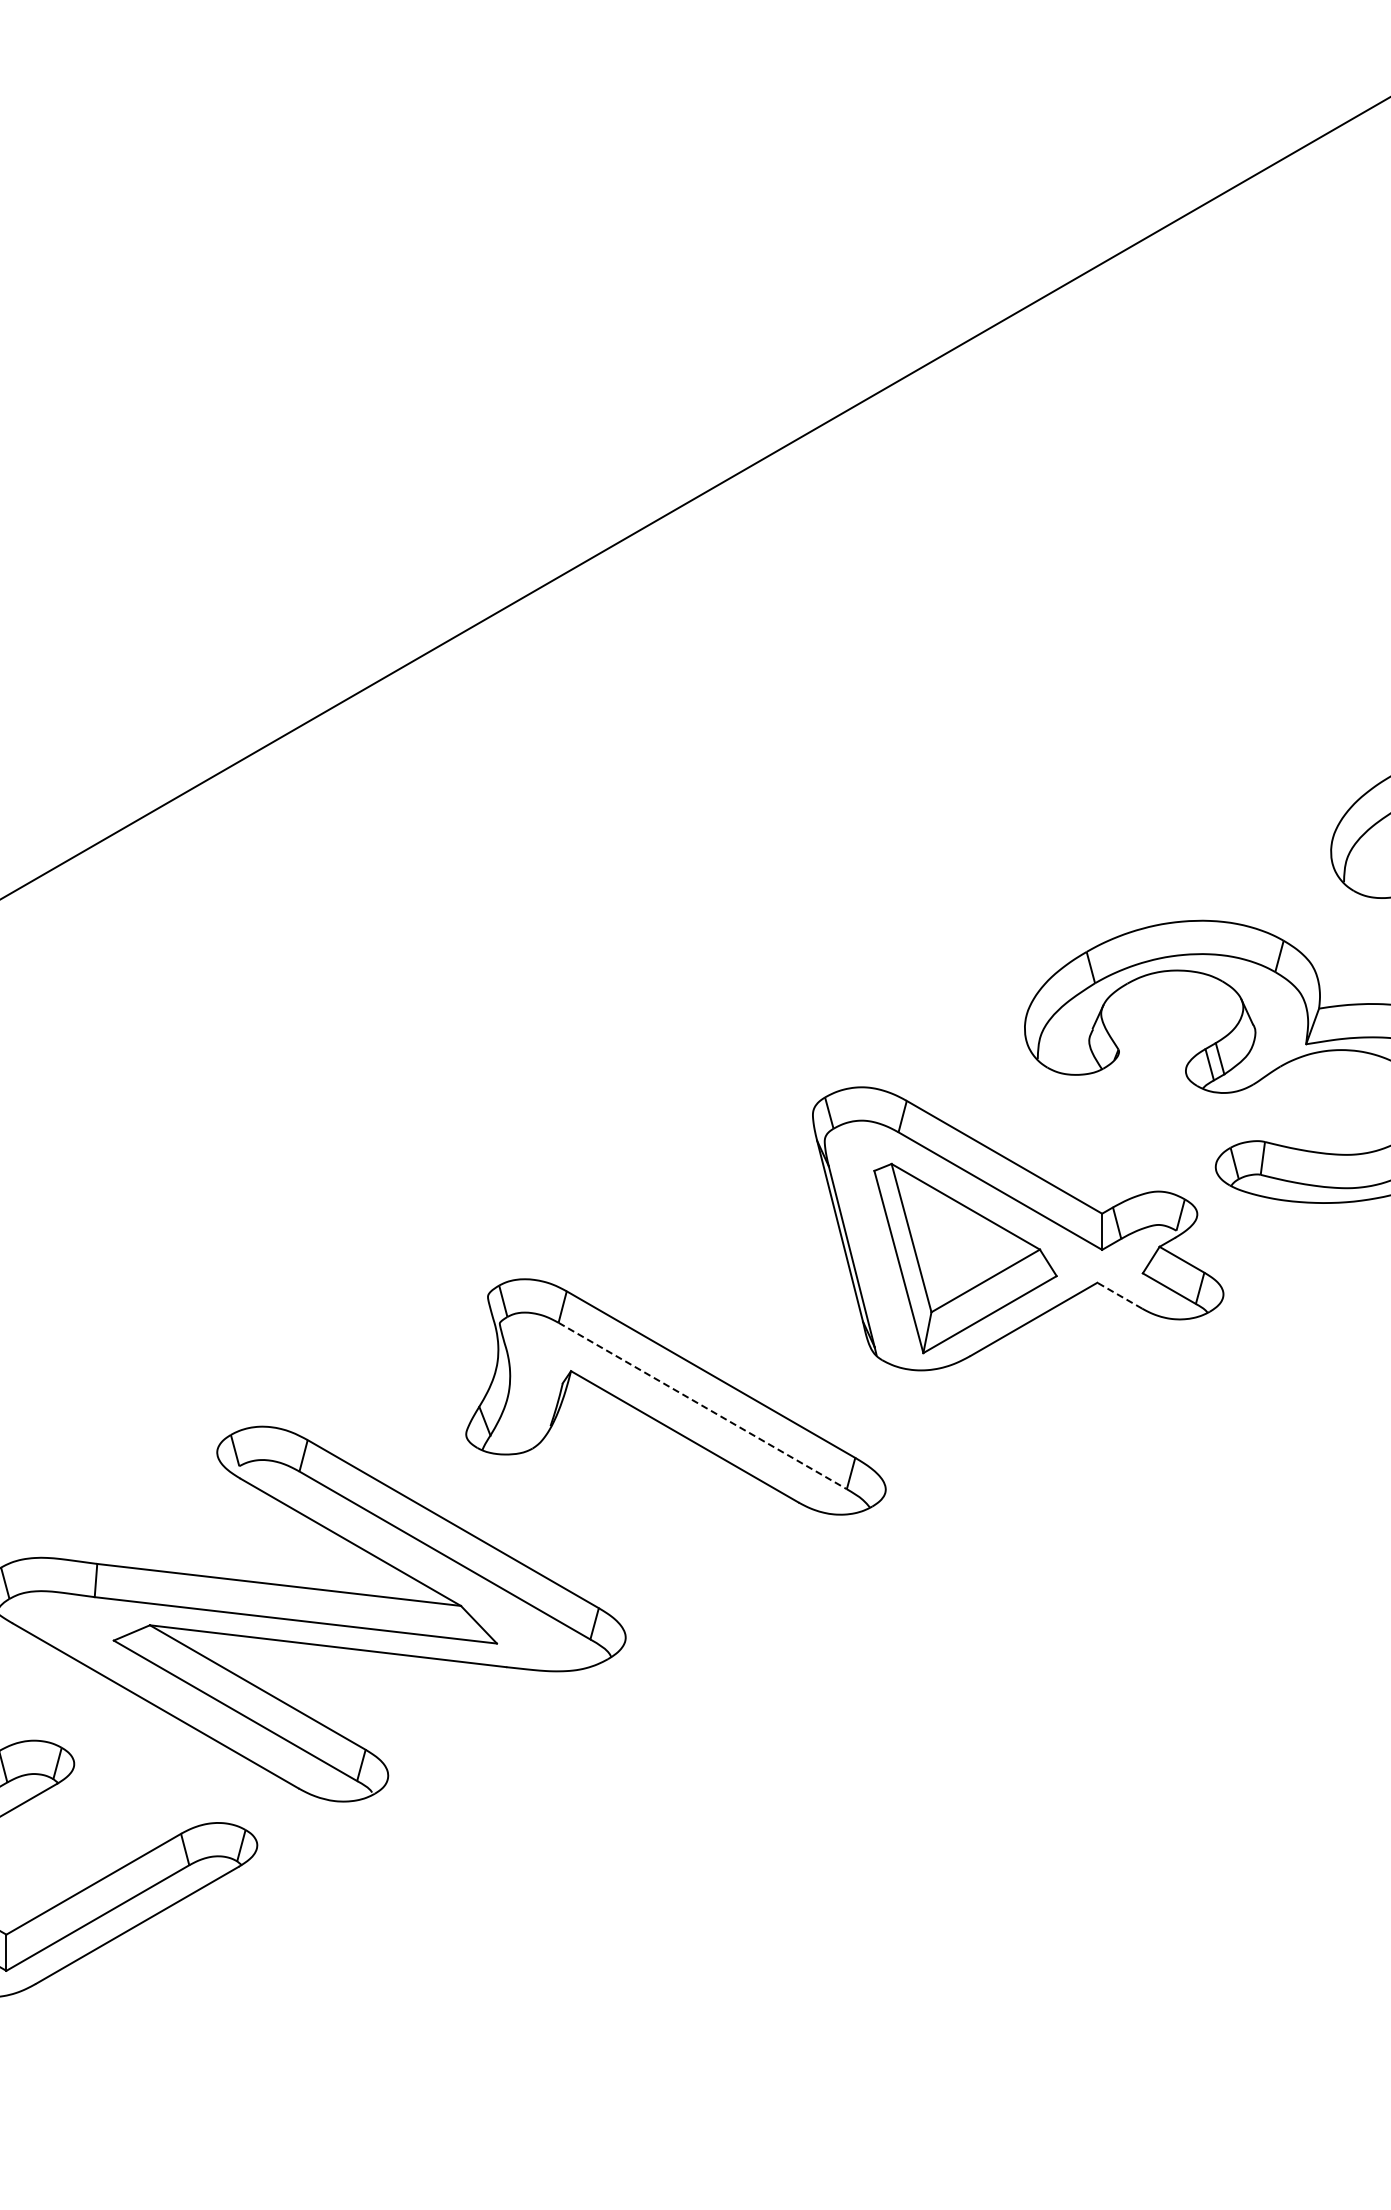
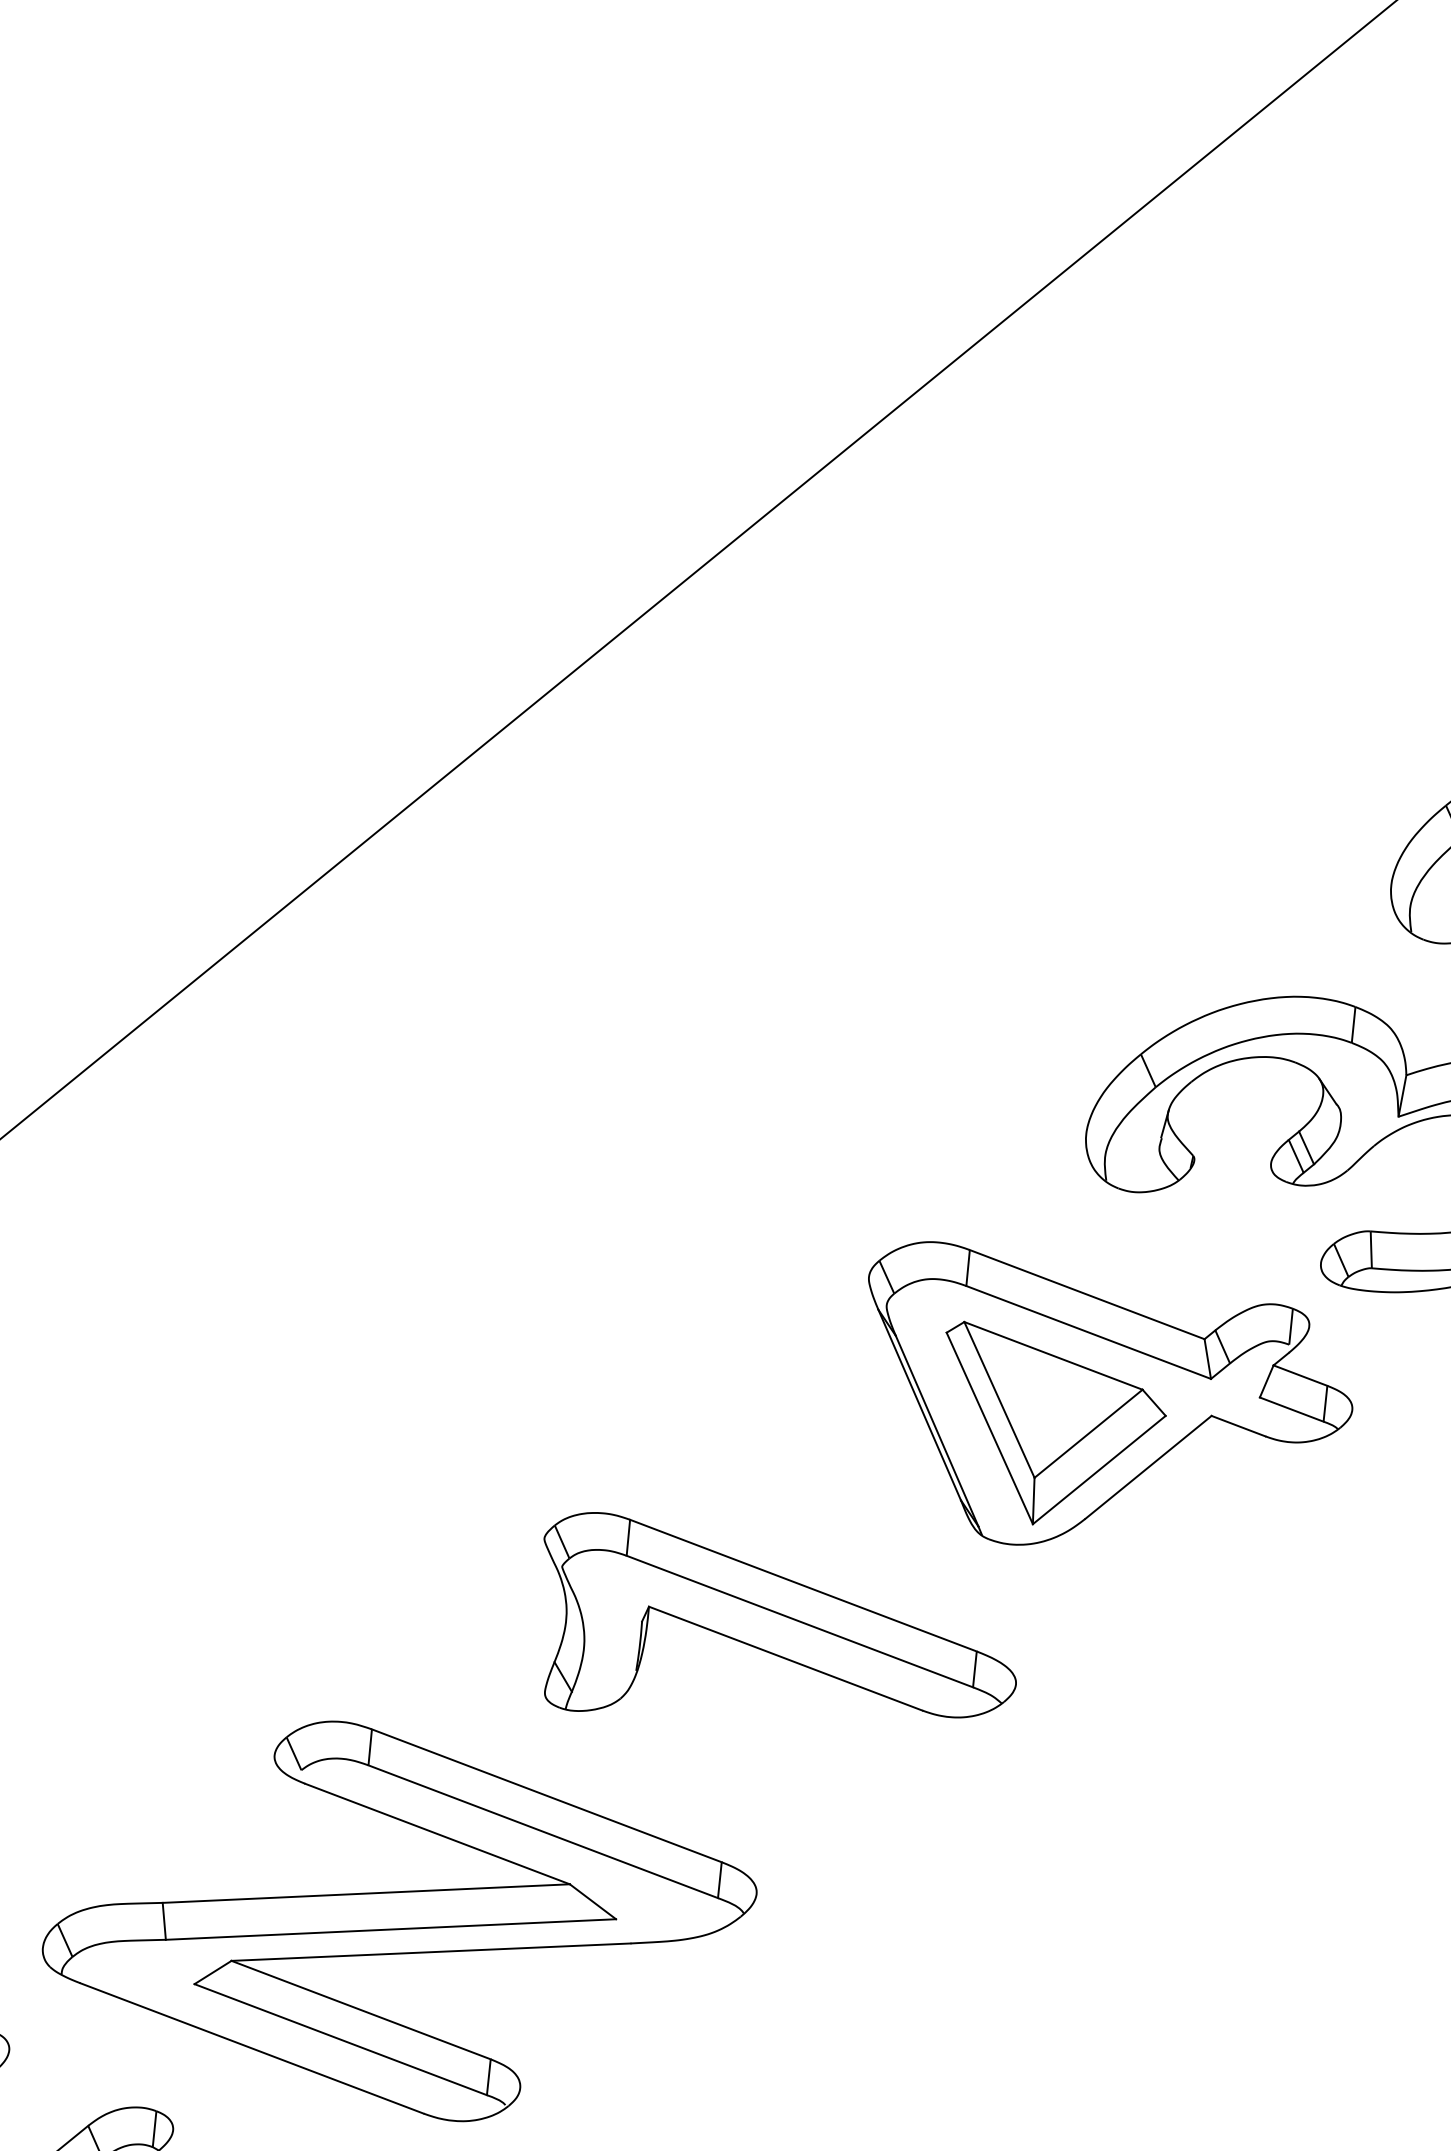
line: (1119, 1295) -> (1238, 1425), dashed -> solid
line: (703, 1406) -> (800, 1621), dashed -> solid

